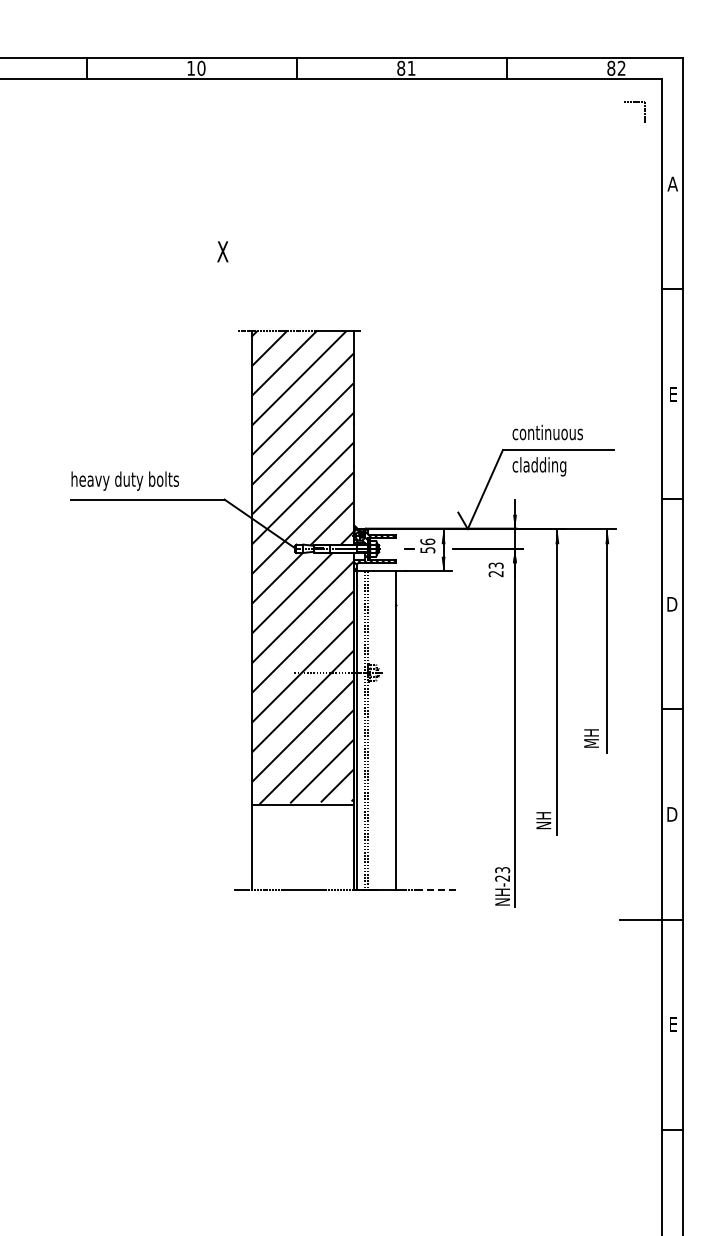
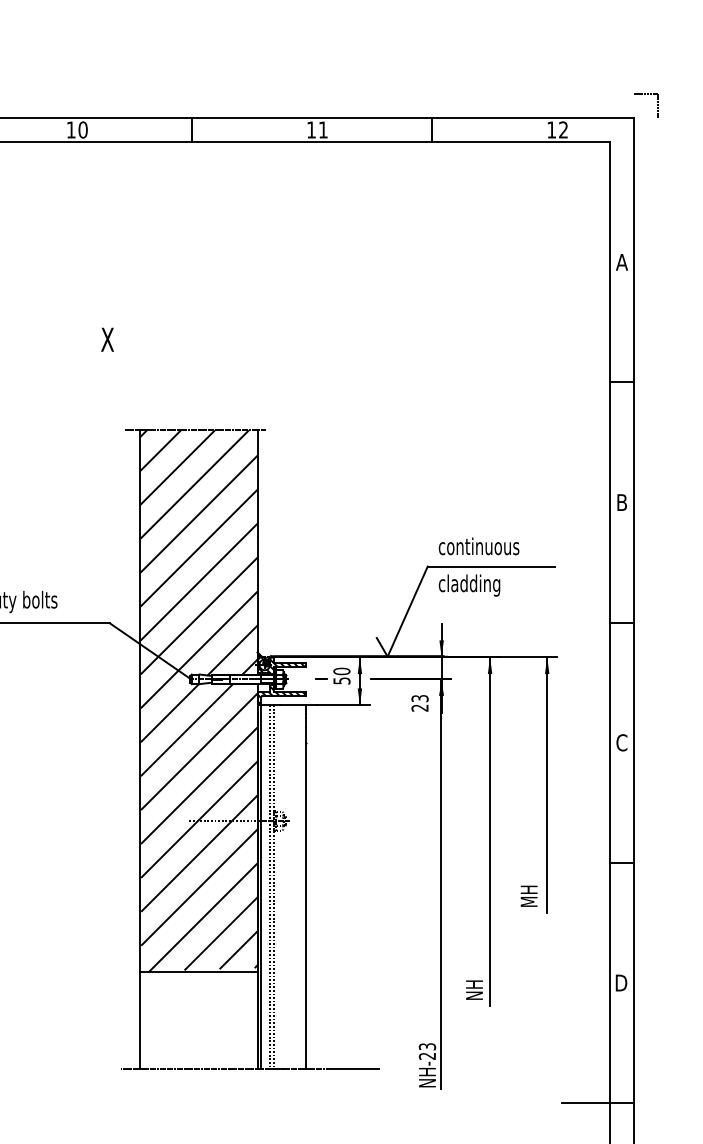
text: (401, 67) -> (311, 129), 81 -> 11
text: (611, 67) -> (551, 129), 82 -> 12
part: (634, 102) -> (645, 94), moved
text: (672, 393) -> (621, 501), E -> B
text: (427, 541) -> (341, 670), 56 -> 50
text: (672, 603) -> (621, 741), D -> C
line: (438, 890) -> (354, 1070), dashed -> solid

